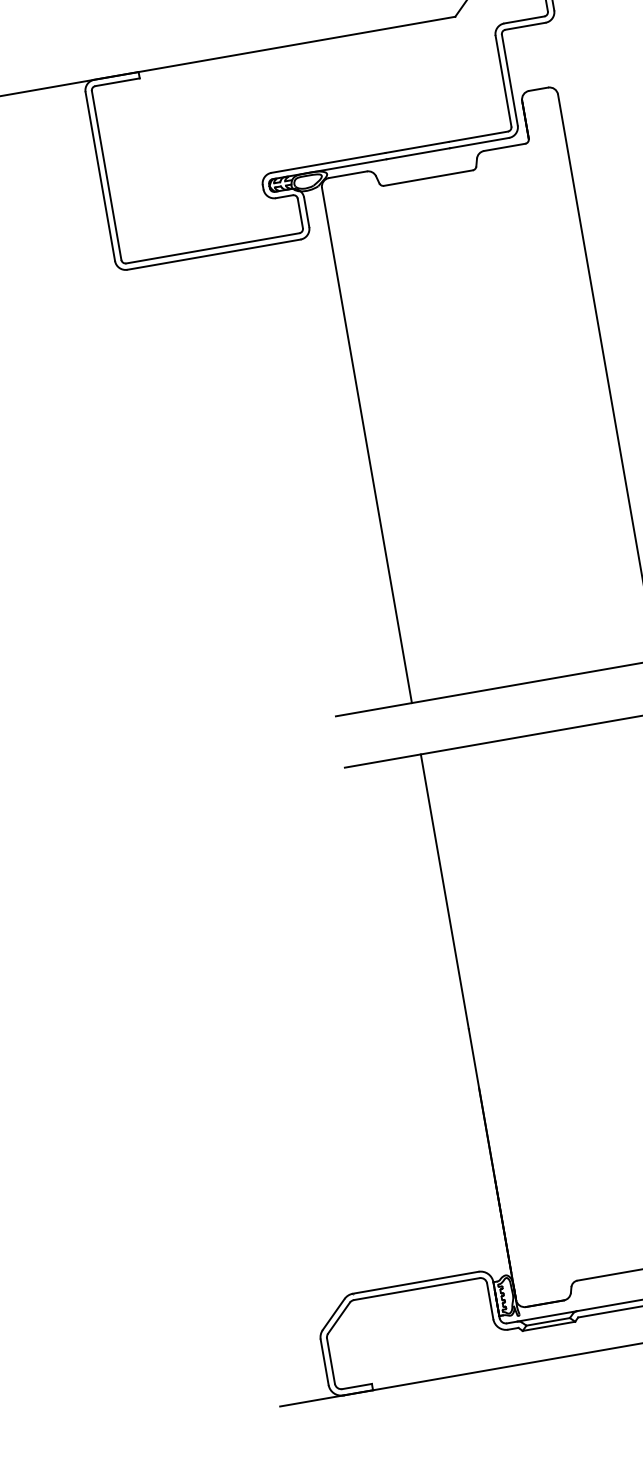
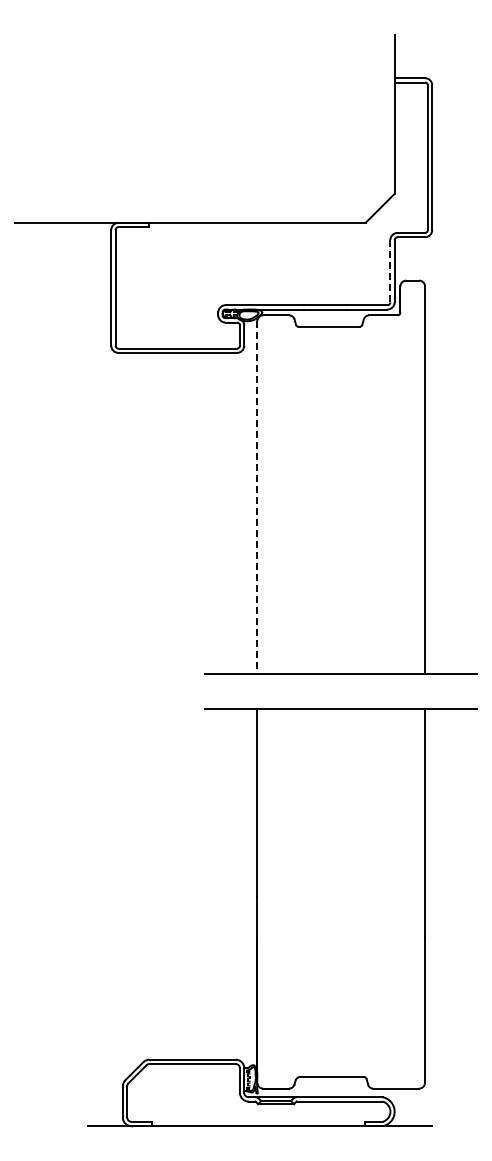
line: (503, 80) -> (390, 270), solid -> dashed
line: (367, 446) -> (257, 498), solid -> dashed

